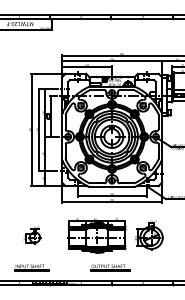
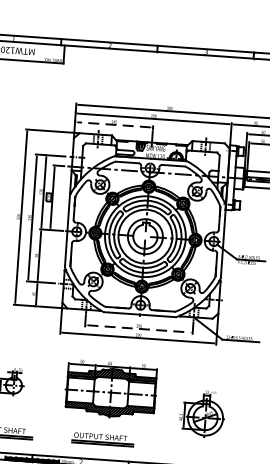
line: (87, 66) -> (114, 124), solid -> dashed
line: (112, 195) -> (139, 328), solid -> dashed
part: (149, 235) -> (202, 414), moved
part: (110, 267) -> (103, 438), moved

